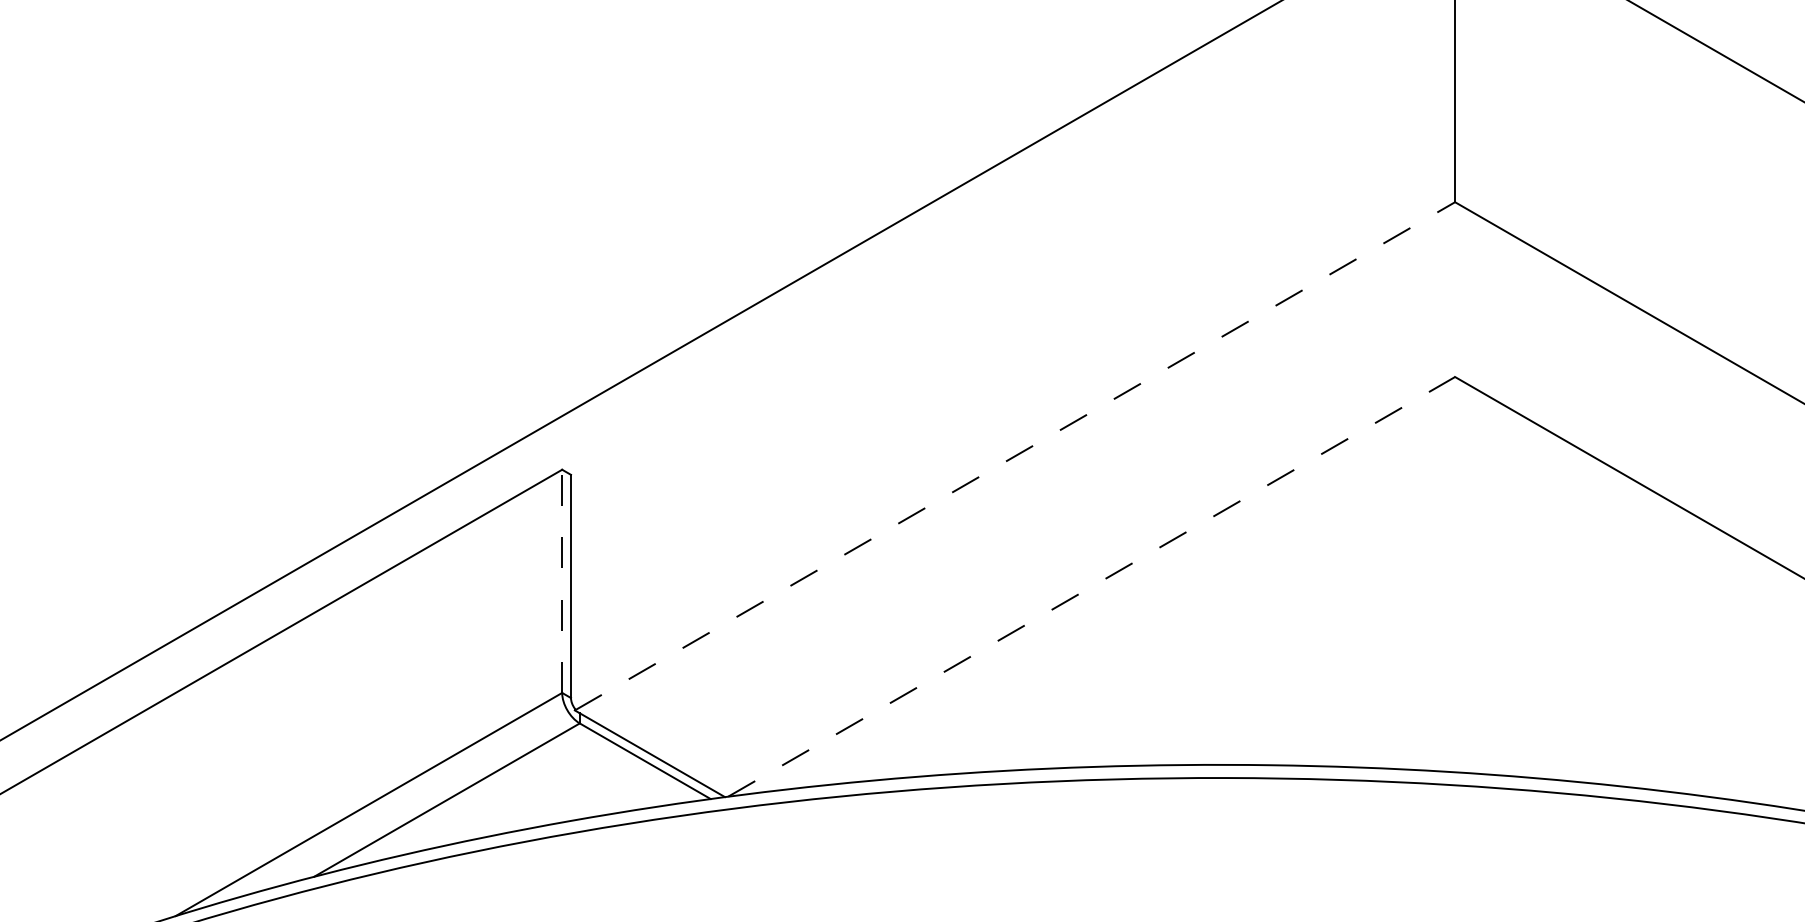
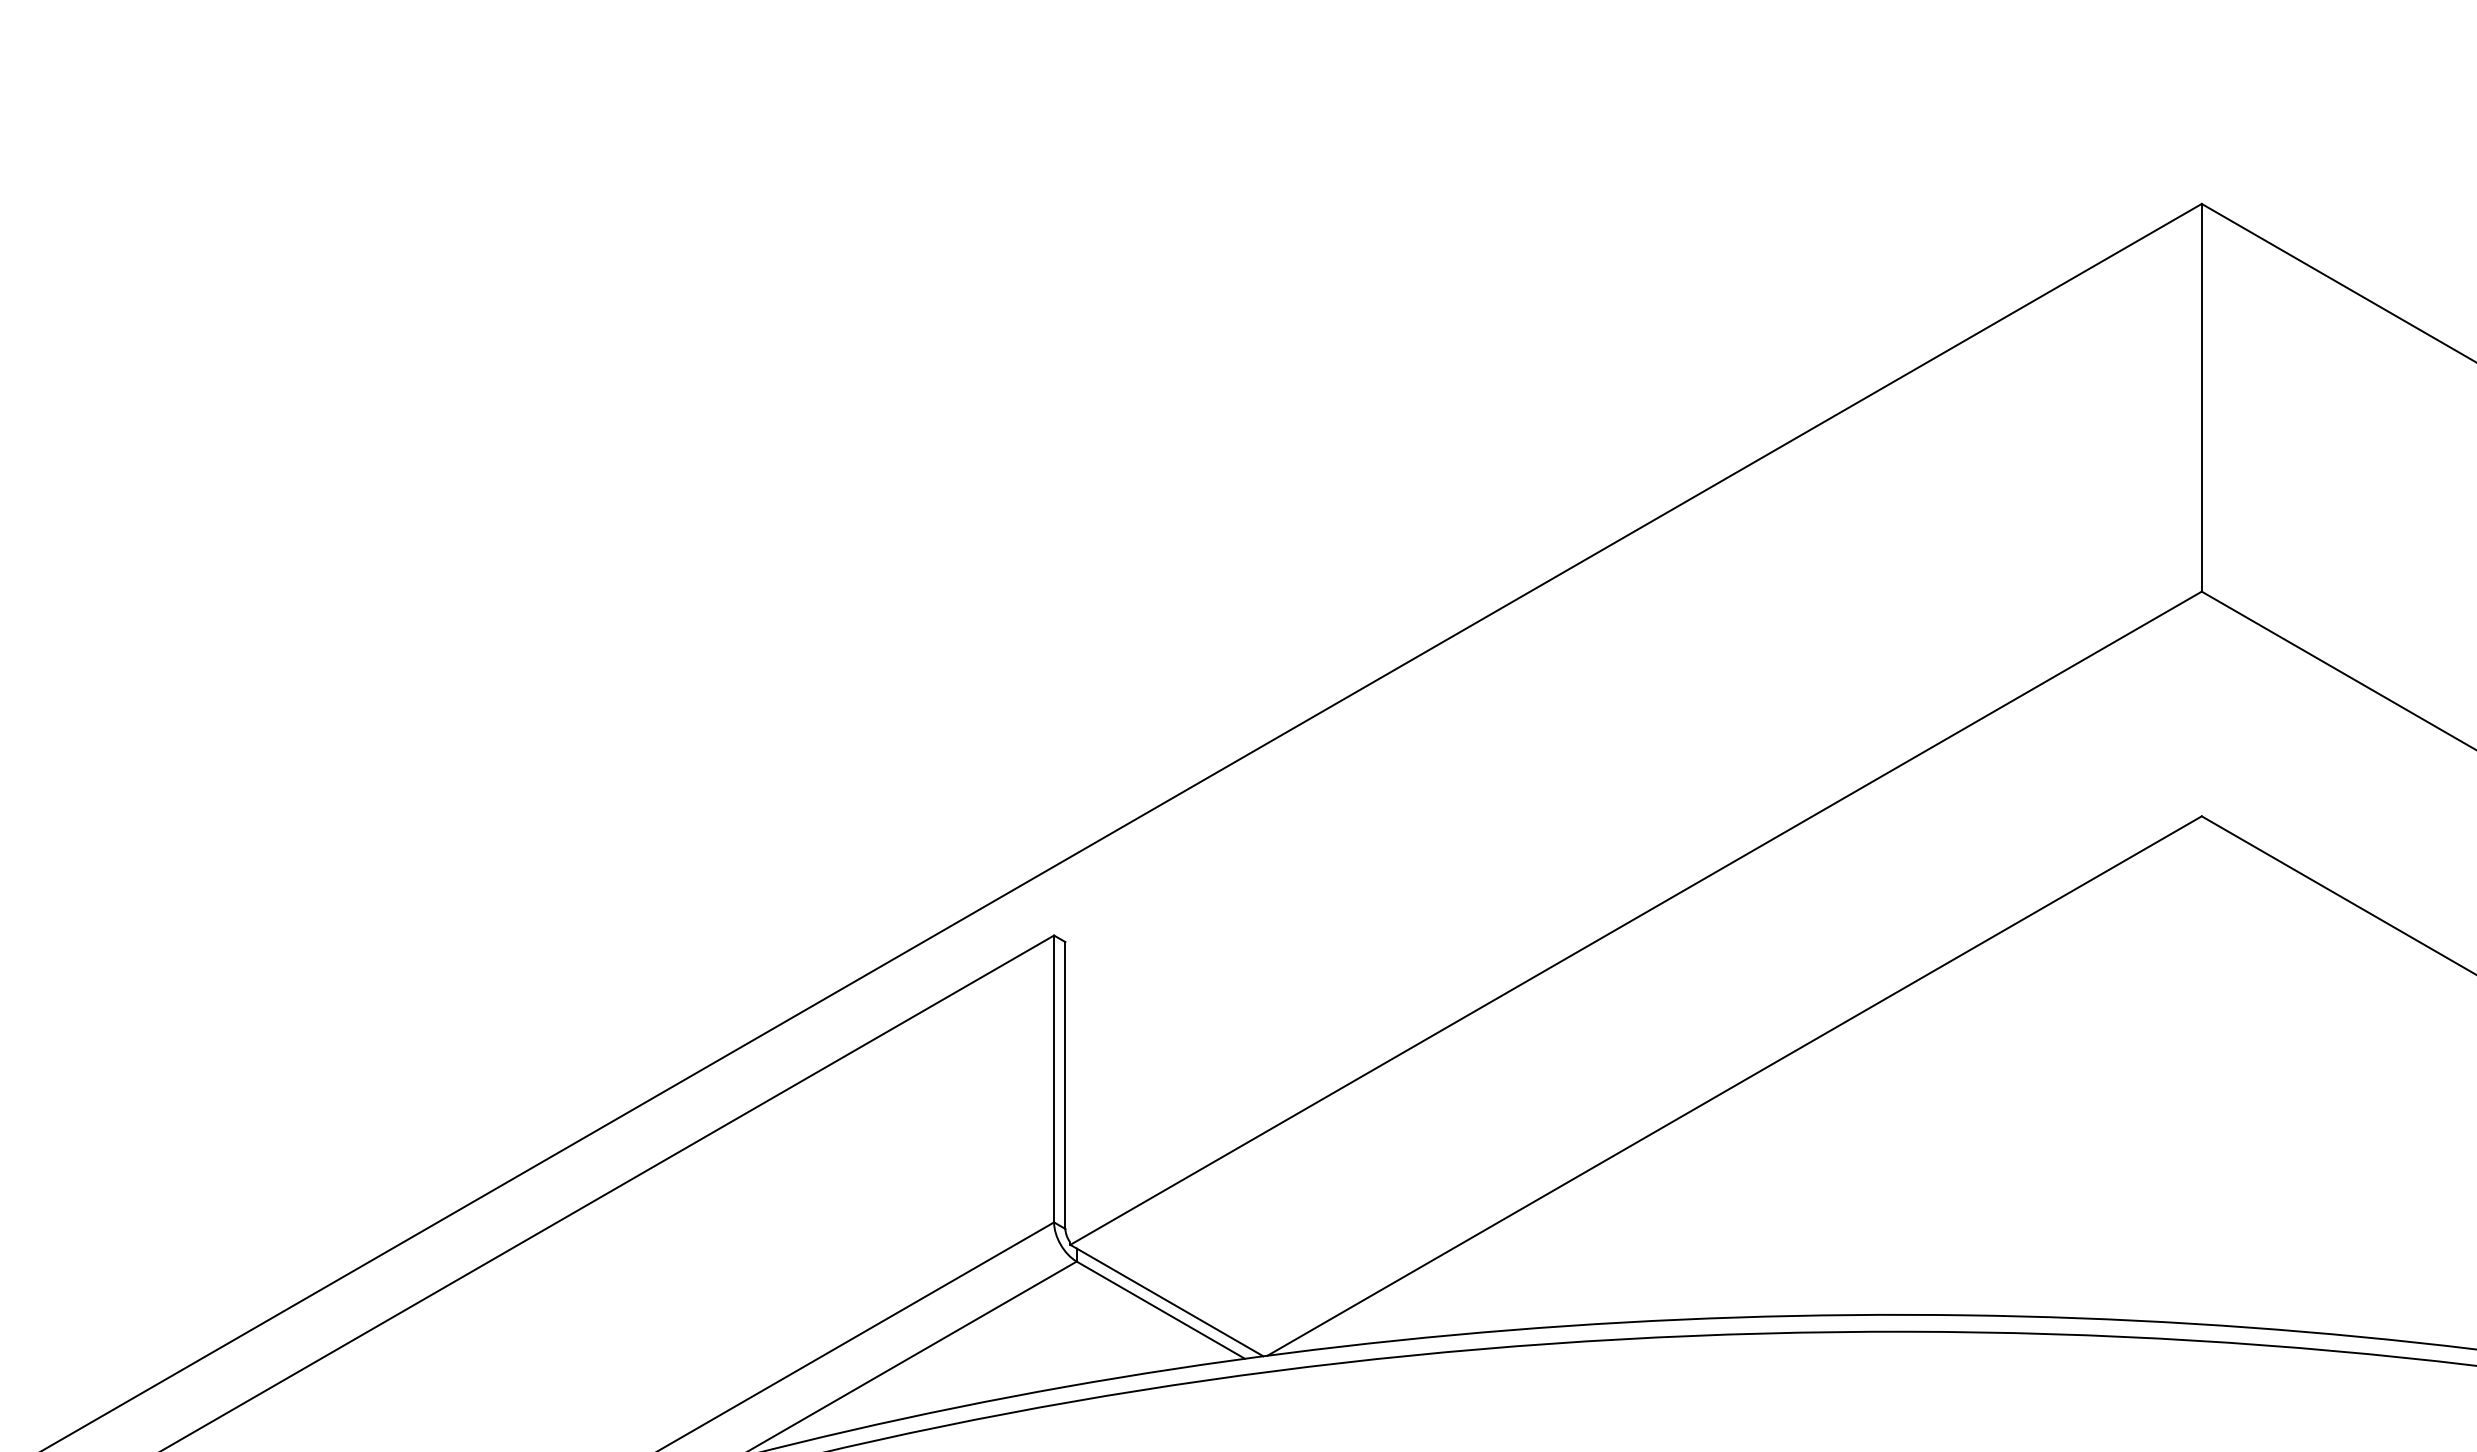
line: (1015, 456) -> (1636, 918), dashed -> solid
line: (562, 580) -> (1054, 1078), dashed -> solid
line: (1092, 586) -> (1735, 1085), dashed -> solid

